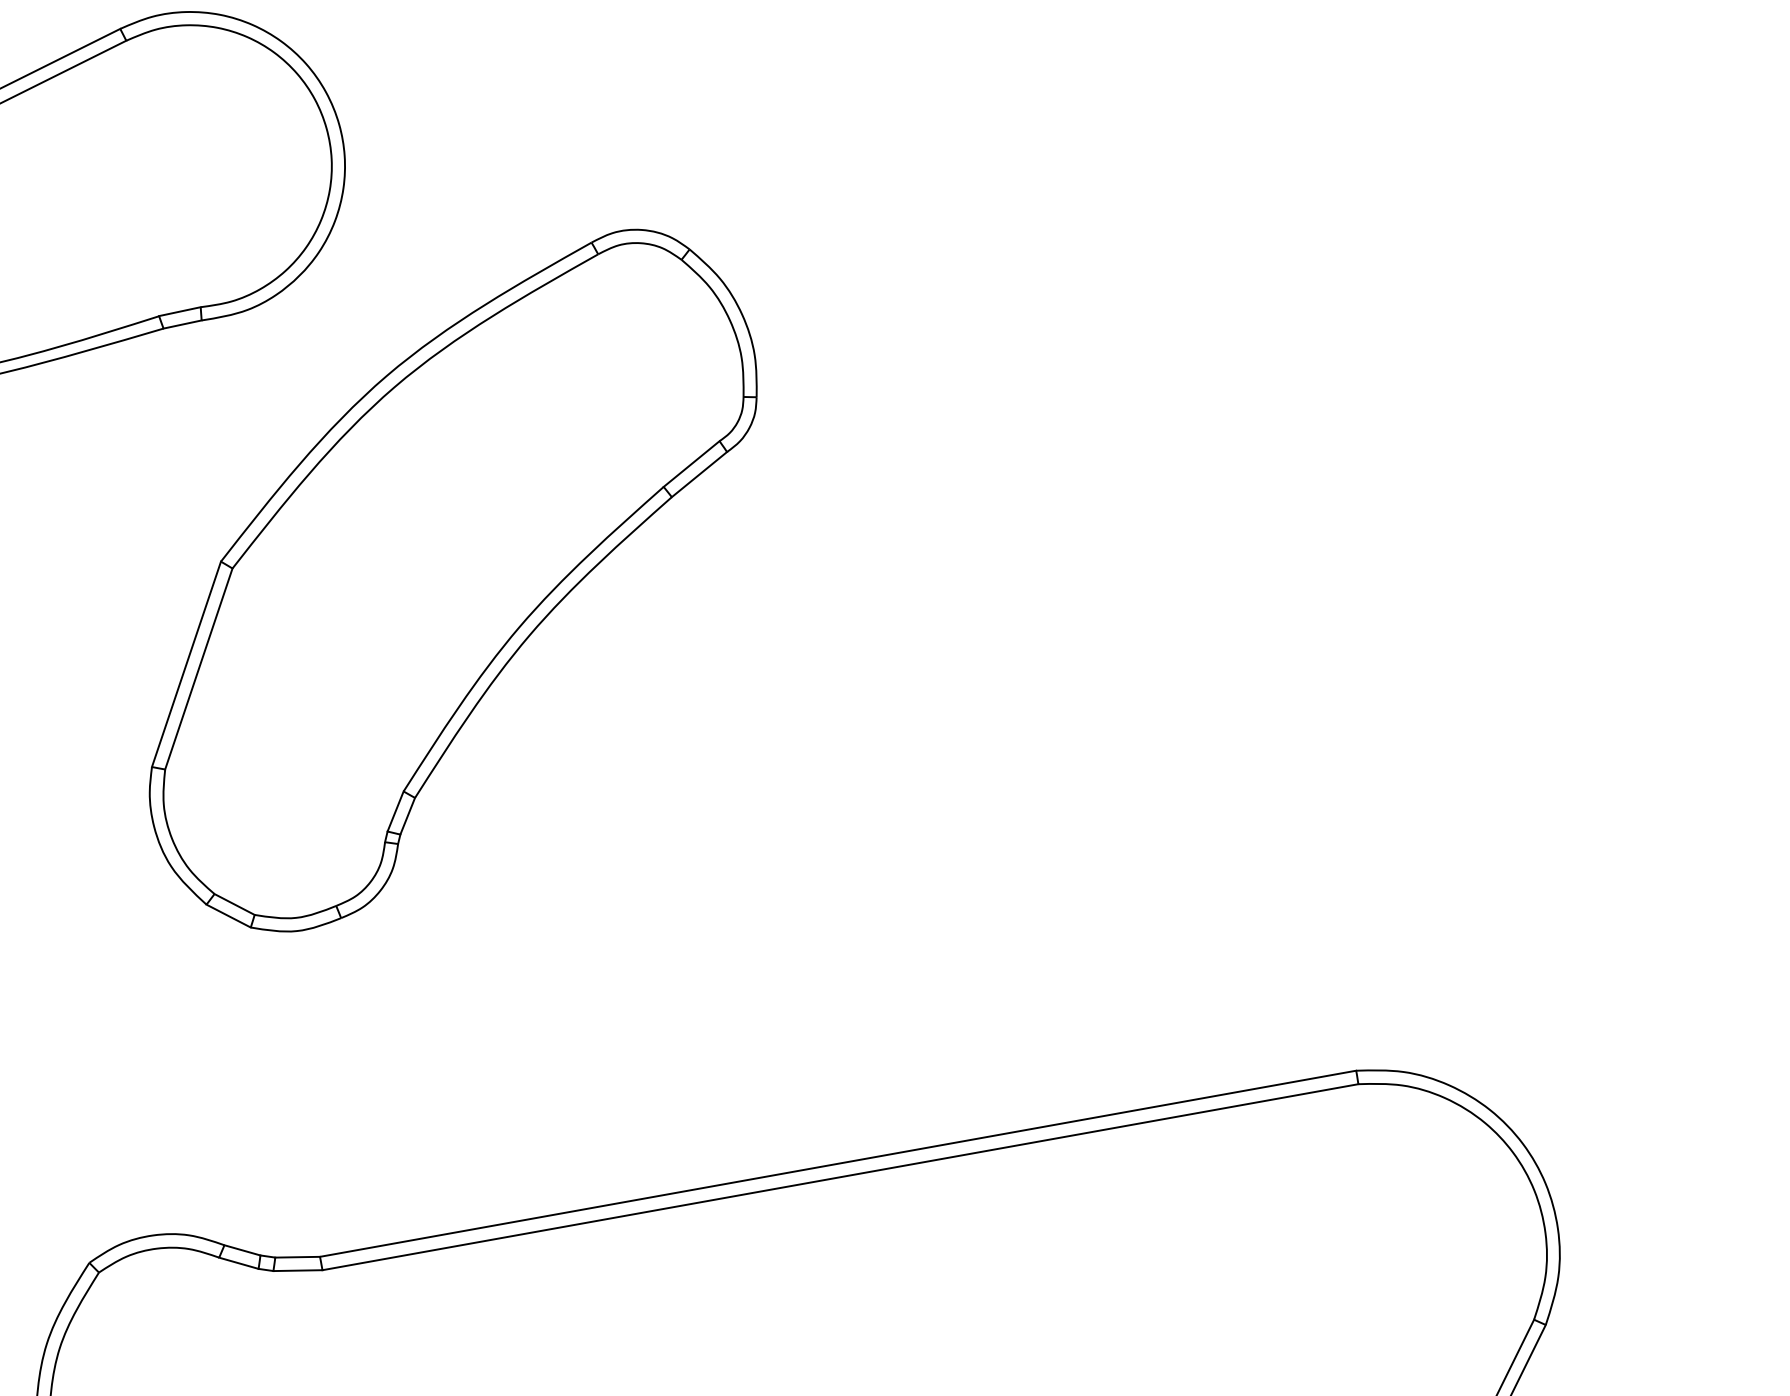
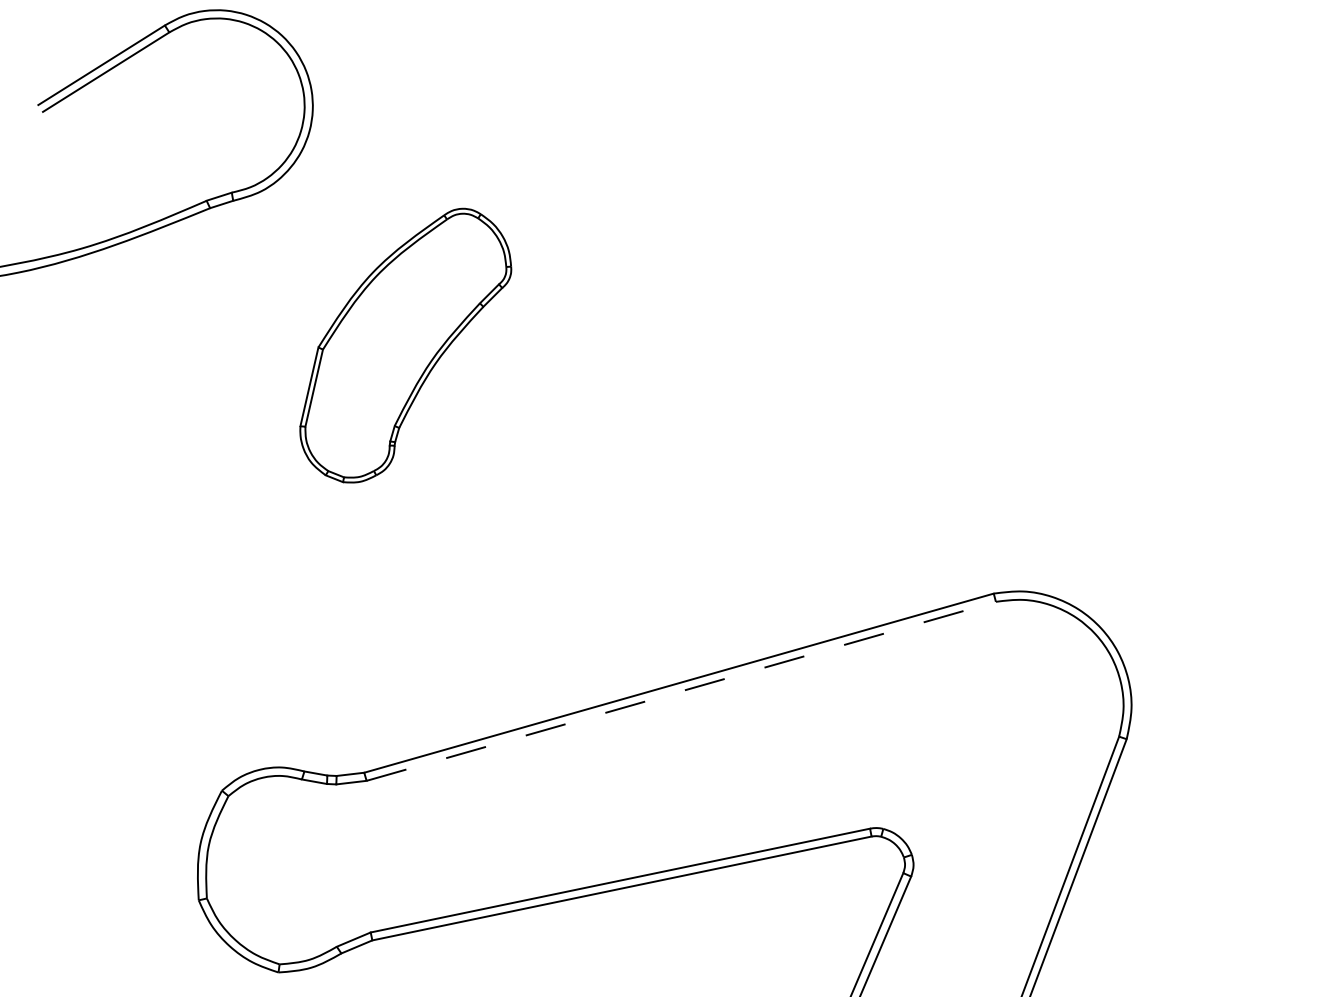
part: (454, 579) -> (405, 345), size x0.6
line: (840, 1177) -> (681, 691), solid -> dashed

